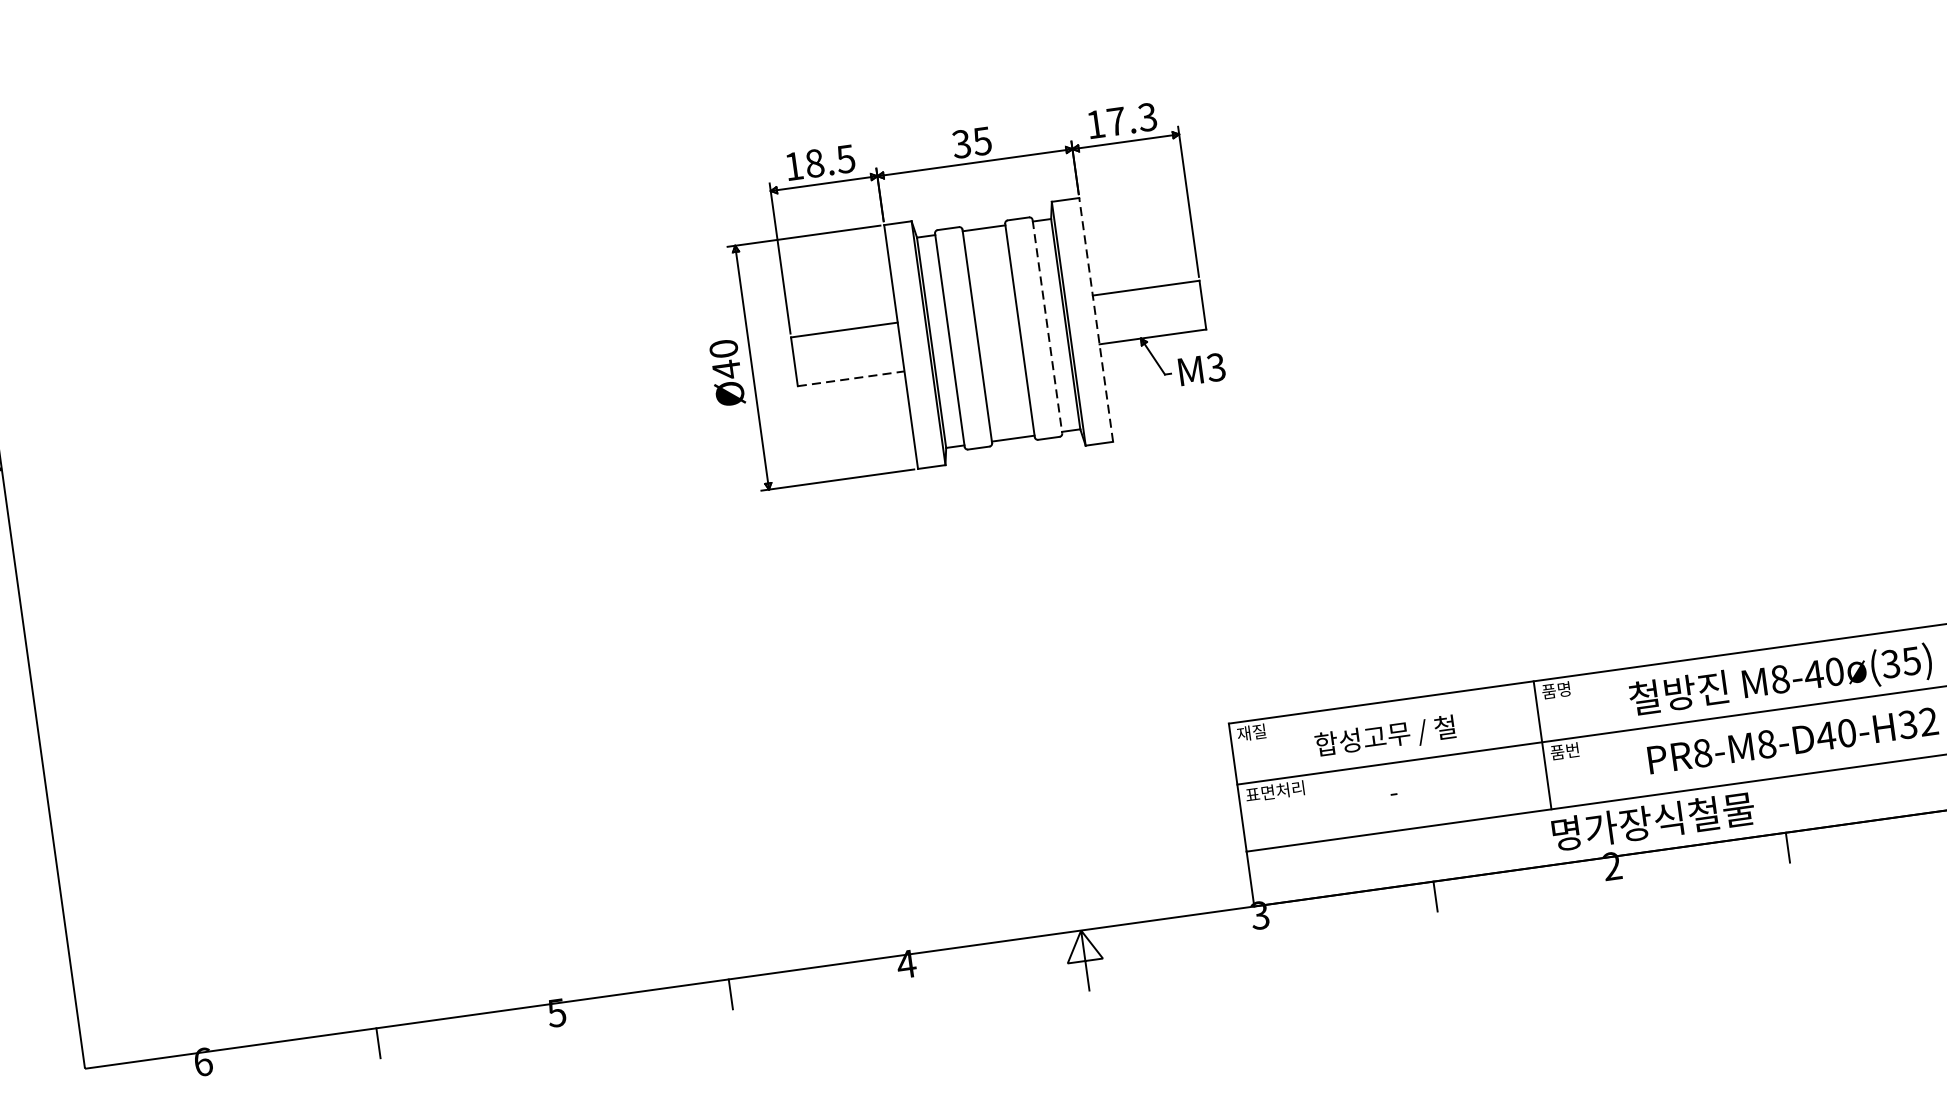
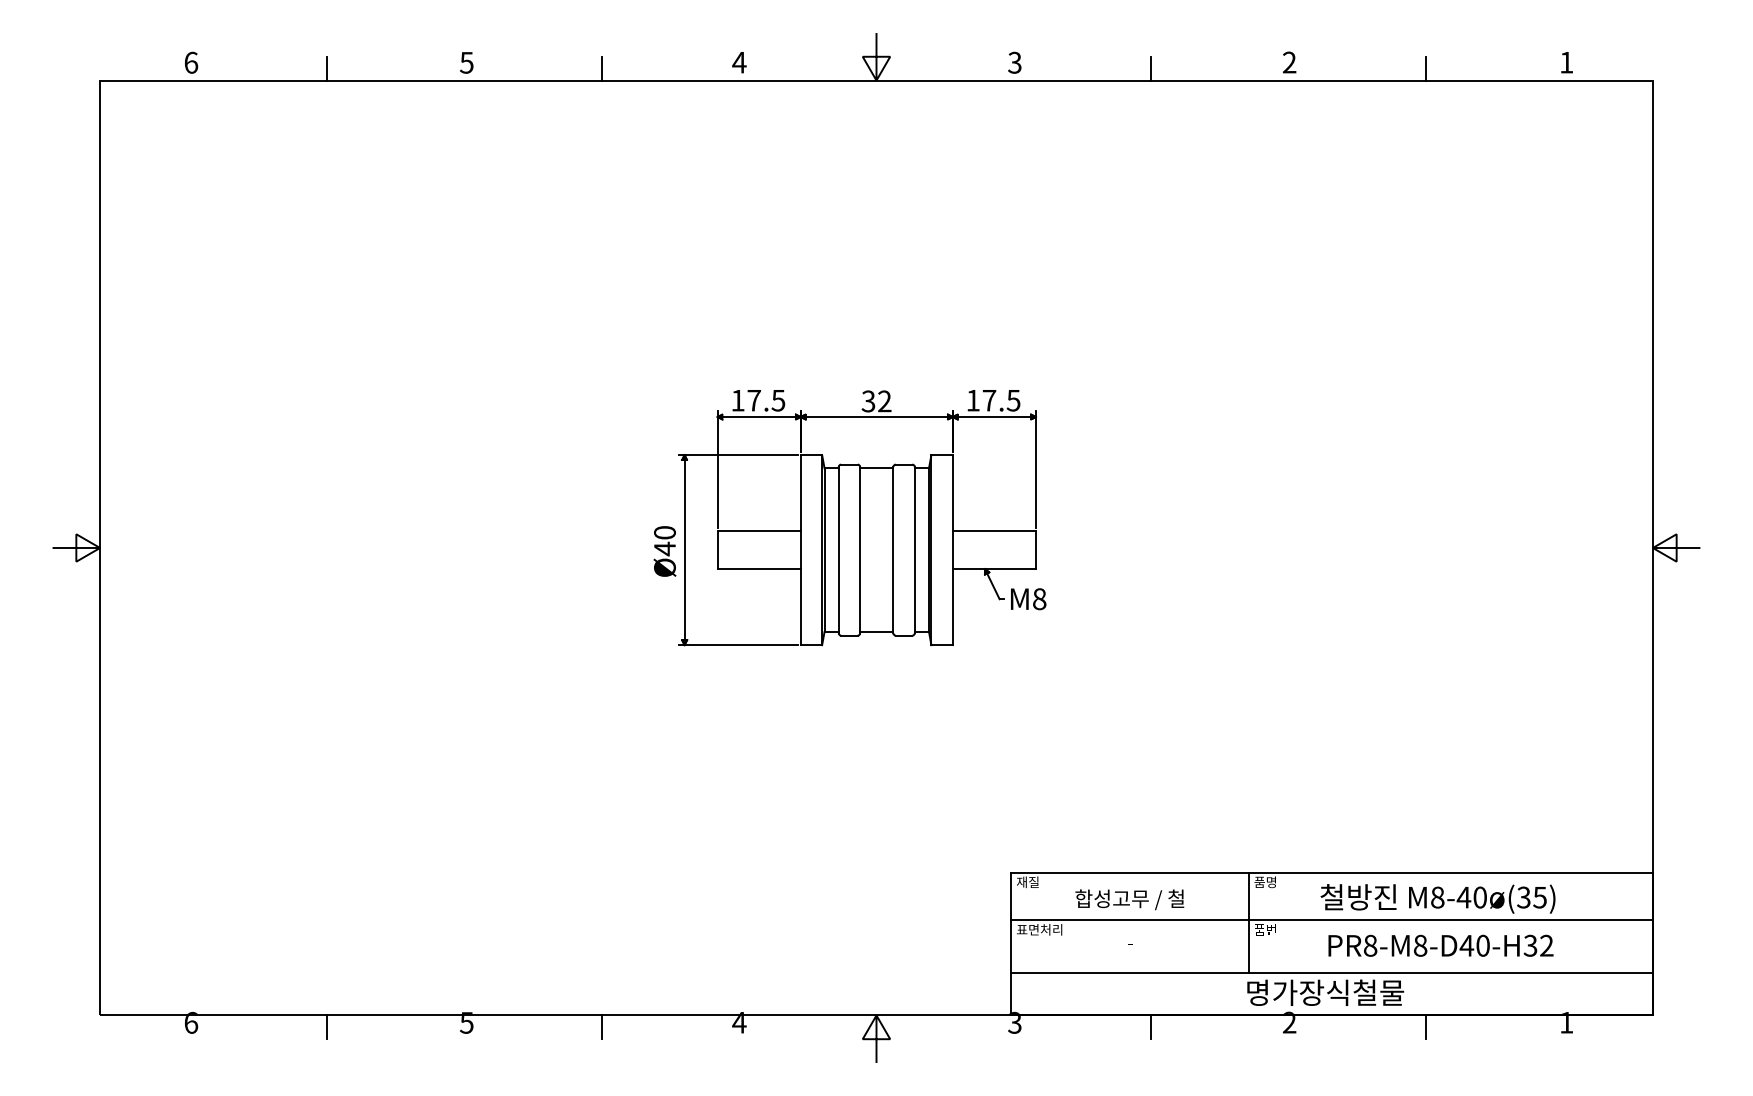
text: (1147, 115) -> (1013, 399), 17.3 -> 17.5
text: (982, 141) -> (884, 401), 35 -> 32
text: (813, 163) -> (753, 400), 18.5 -> 17.5
line: (1095, 319) -> (952, 549), dashed -> solid
line: (1047, 327) -> (914, 550), dashed -> solid
text: (1216, 367) -> (1039, 599), M3 -> M8
line: (851, 379) -> (759, 569), dashed -> solid

